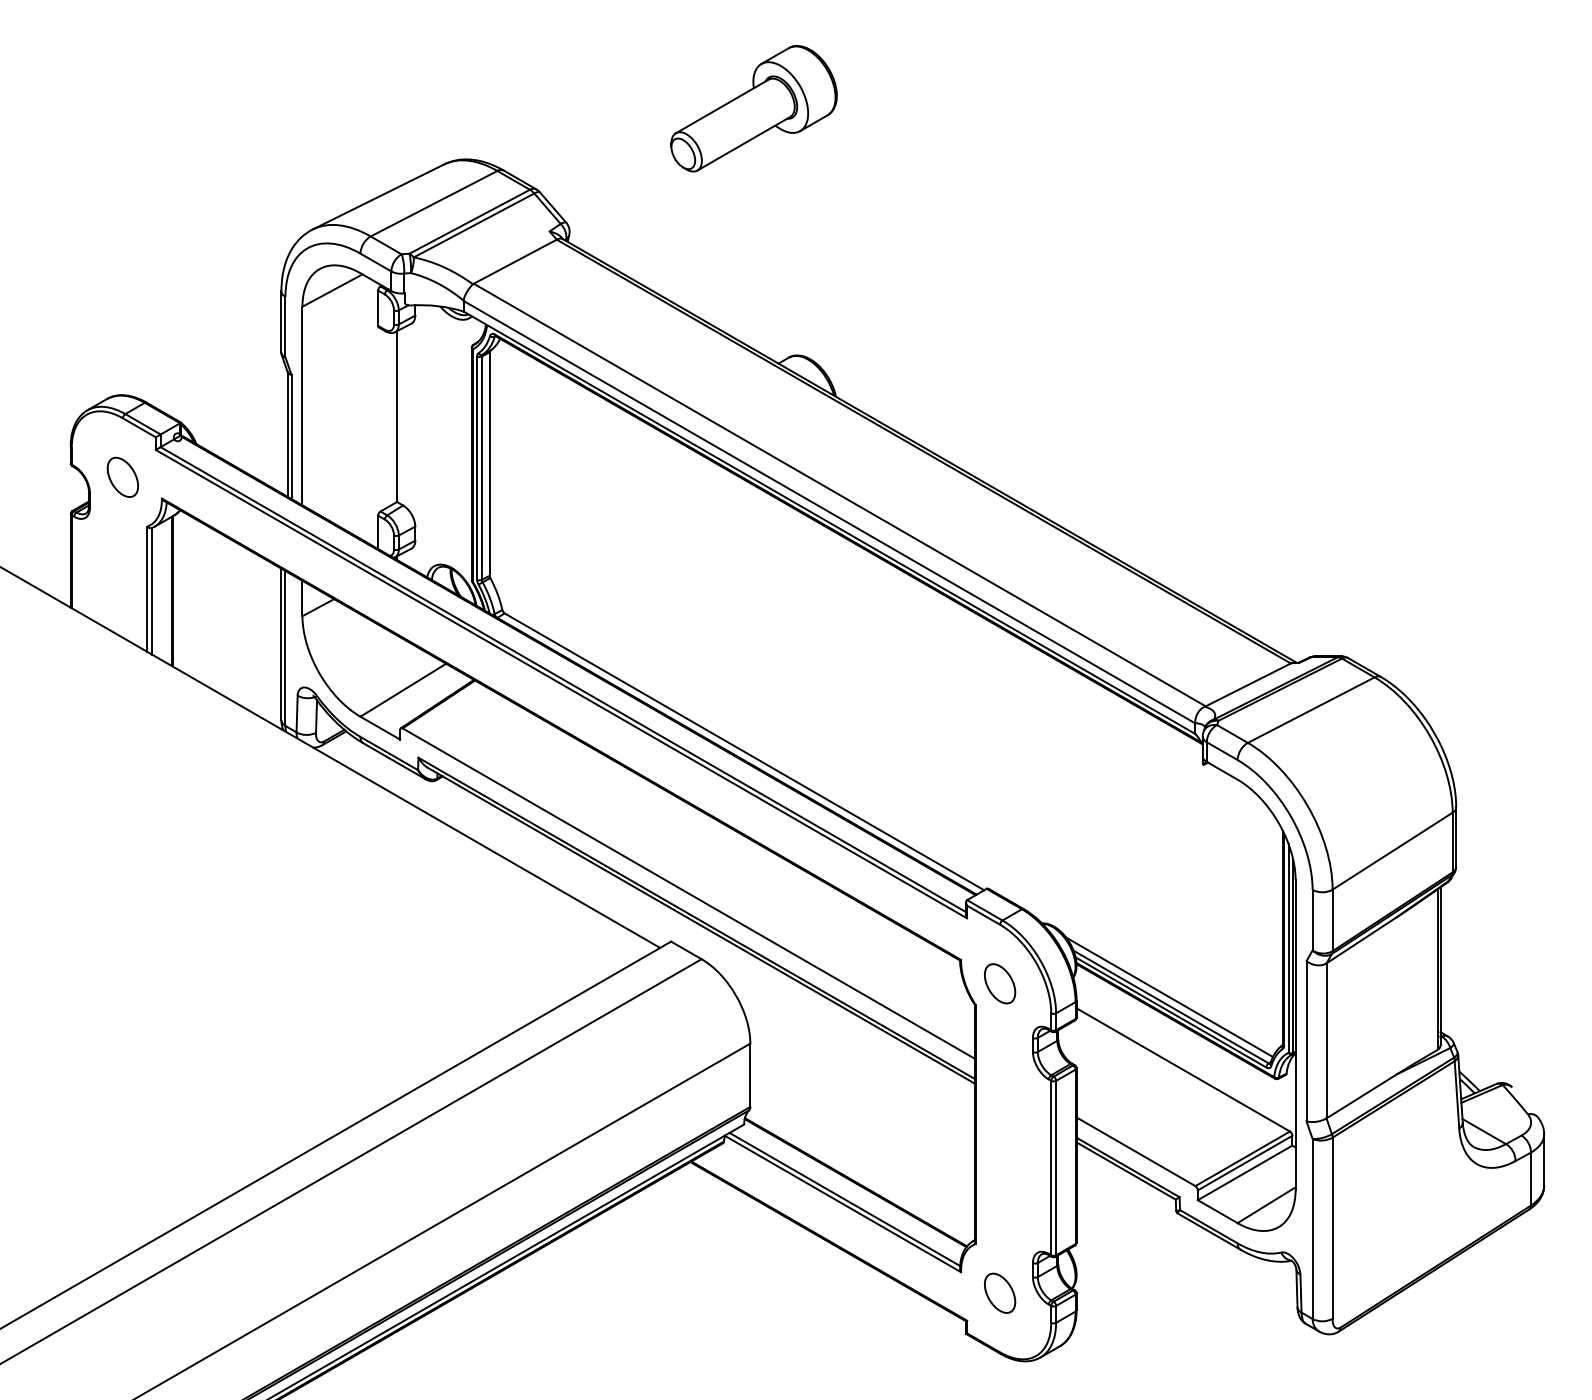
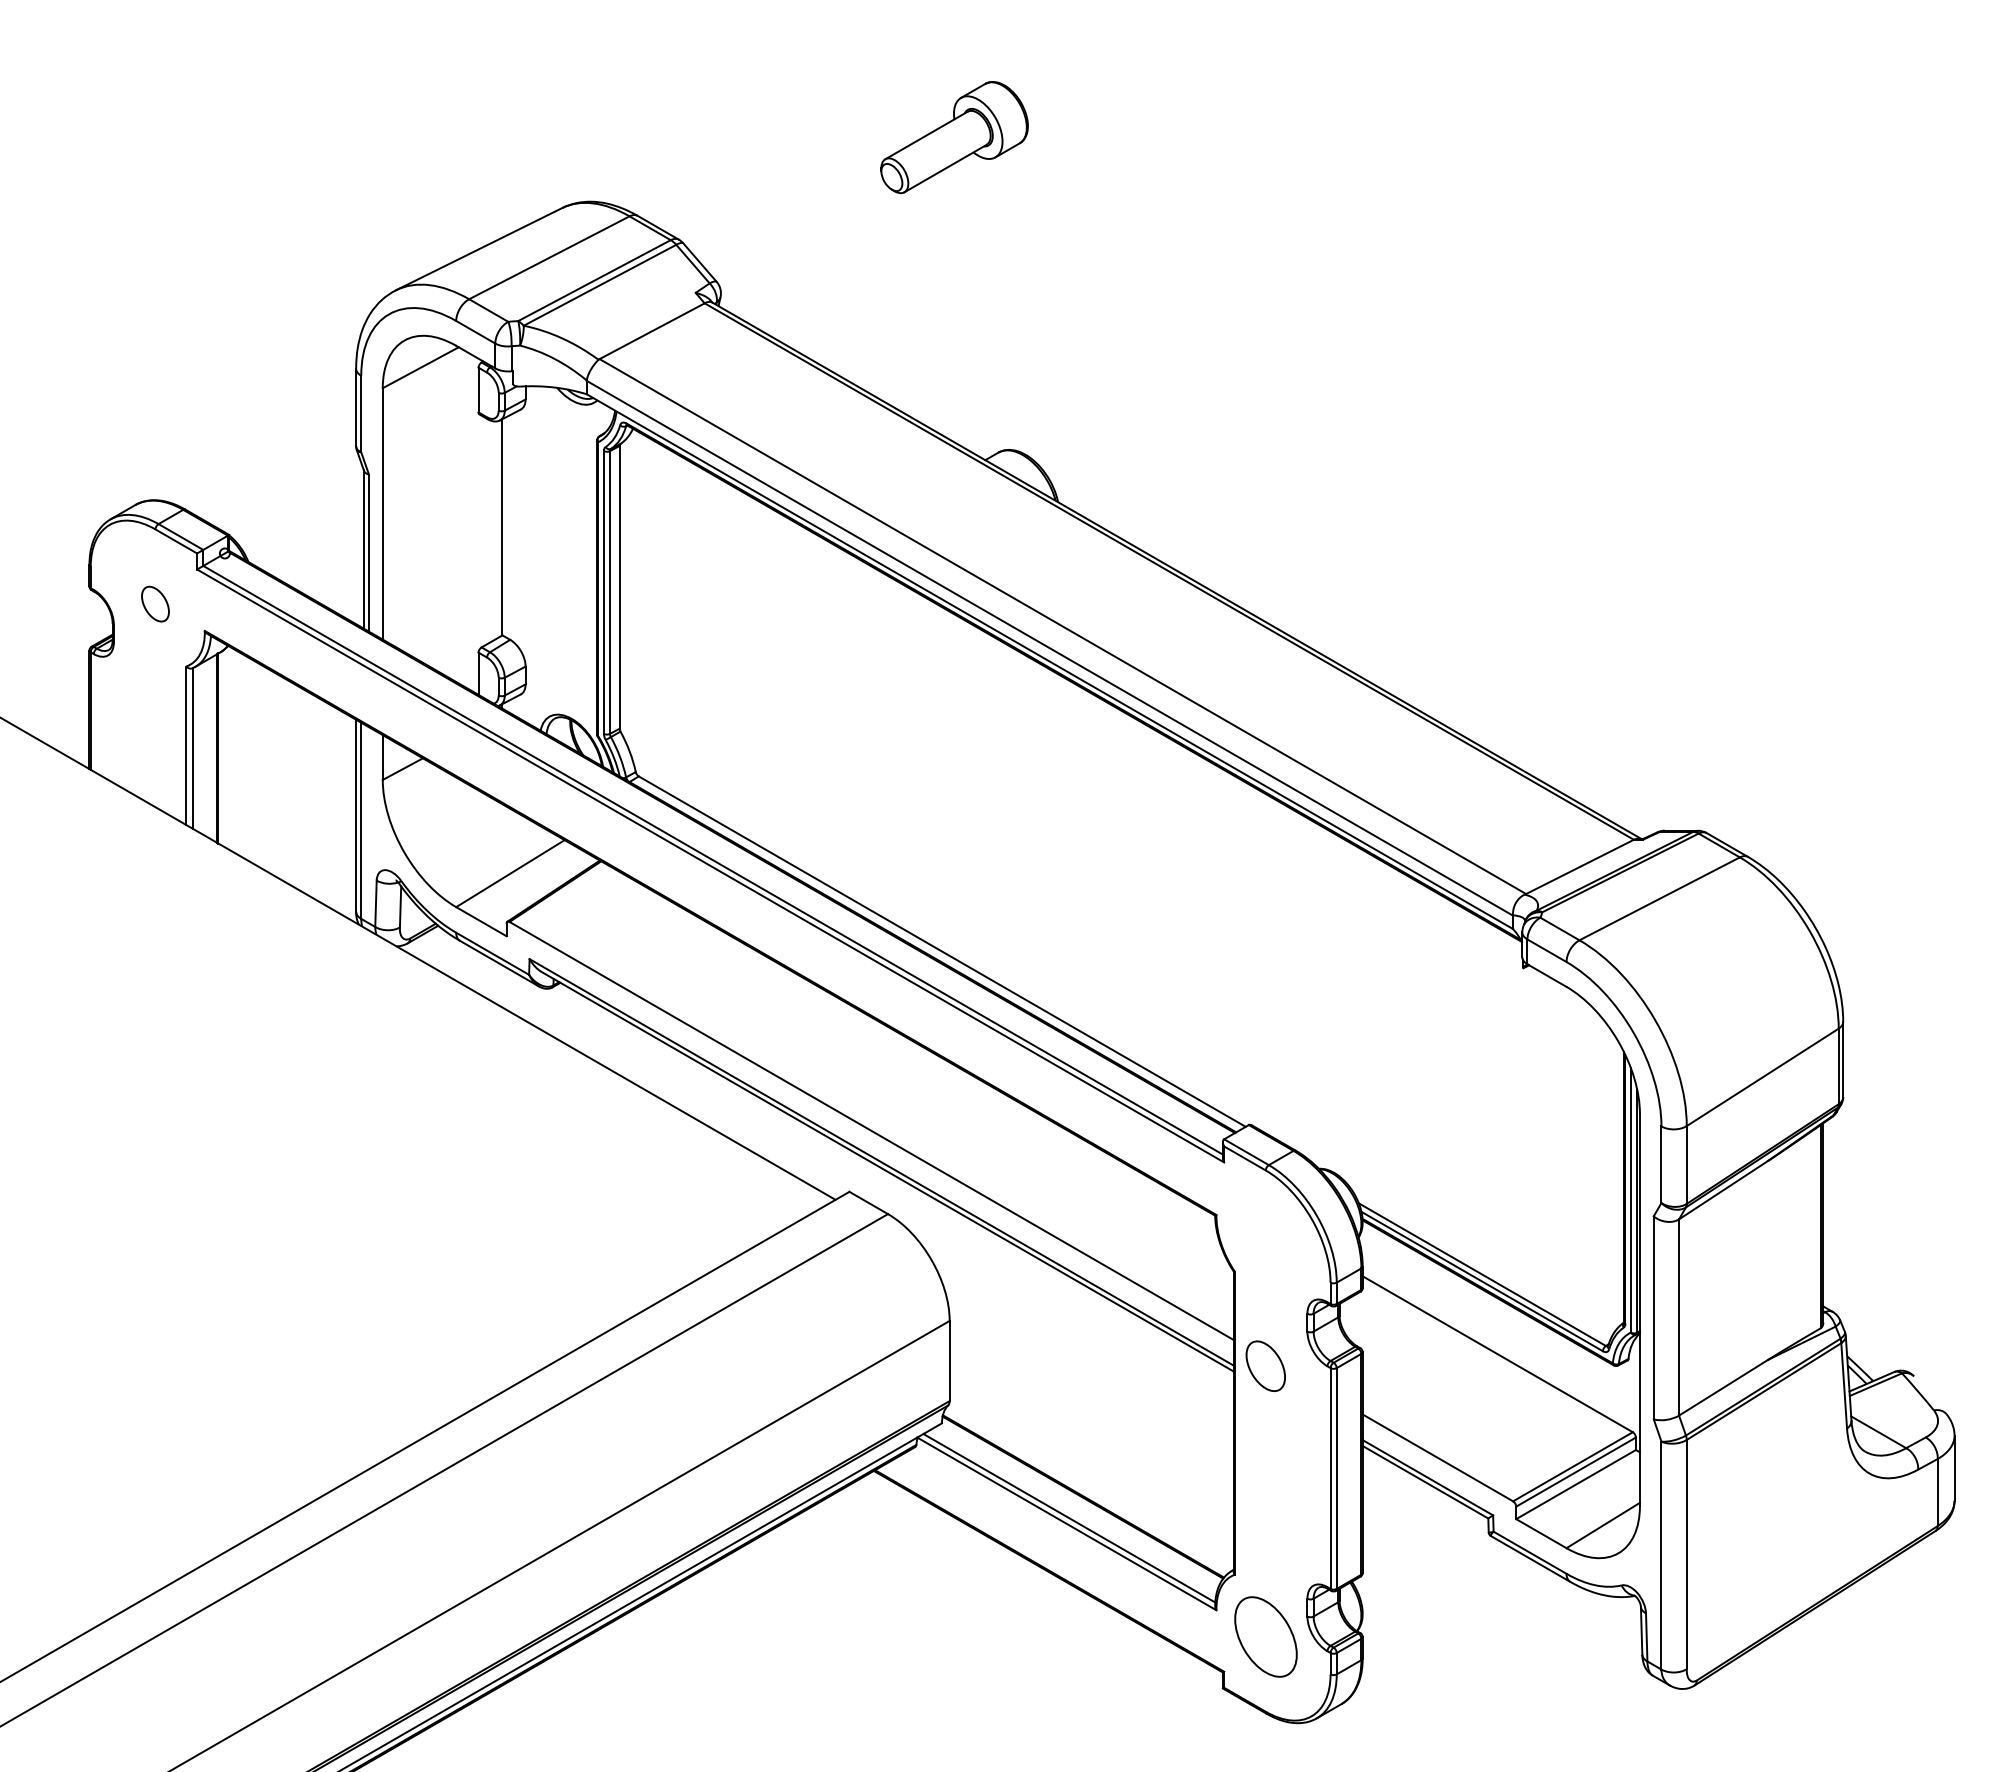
part: (754, 108) -> (954, 137), size x0.7
part: (122, 476) -> (155, 603), size x0.7
part: (999, 983) -> (1265, 1365), moved
line: (1169, 996) -> (1480, 1261), removed
part: (999, 1292) -> (1265, 1636), size x1.6

